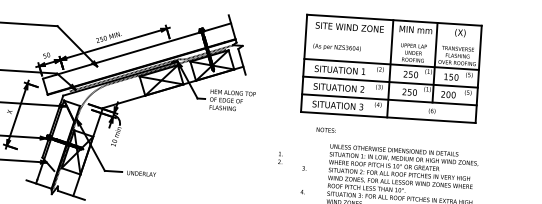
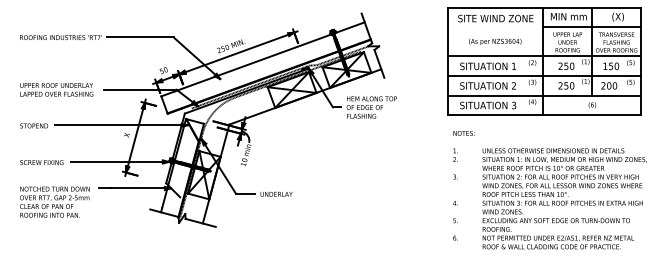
line: (436, 40) -> (592, 27), added
text: (337, 47) -> (495, 41), moved
text: (325, 130) -> (463, 133), moved
text: (280, 157) -> (455, 154), moved

